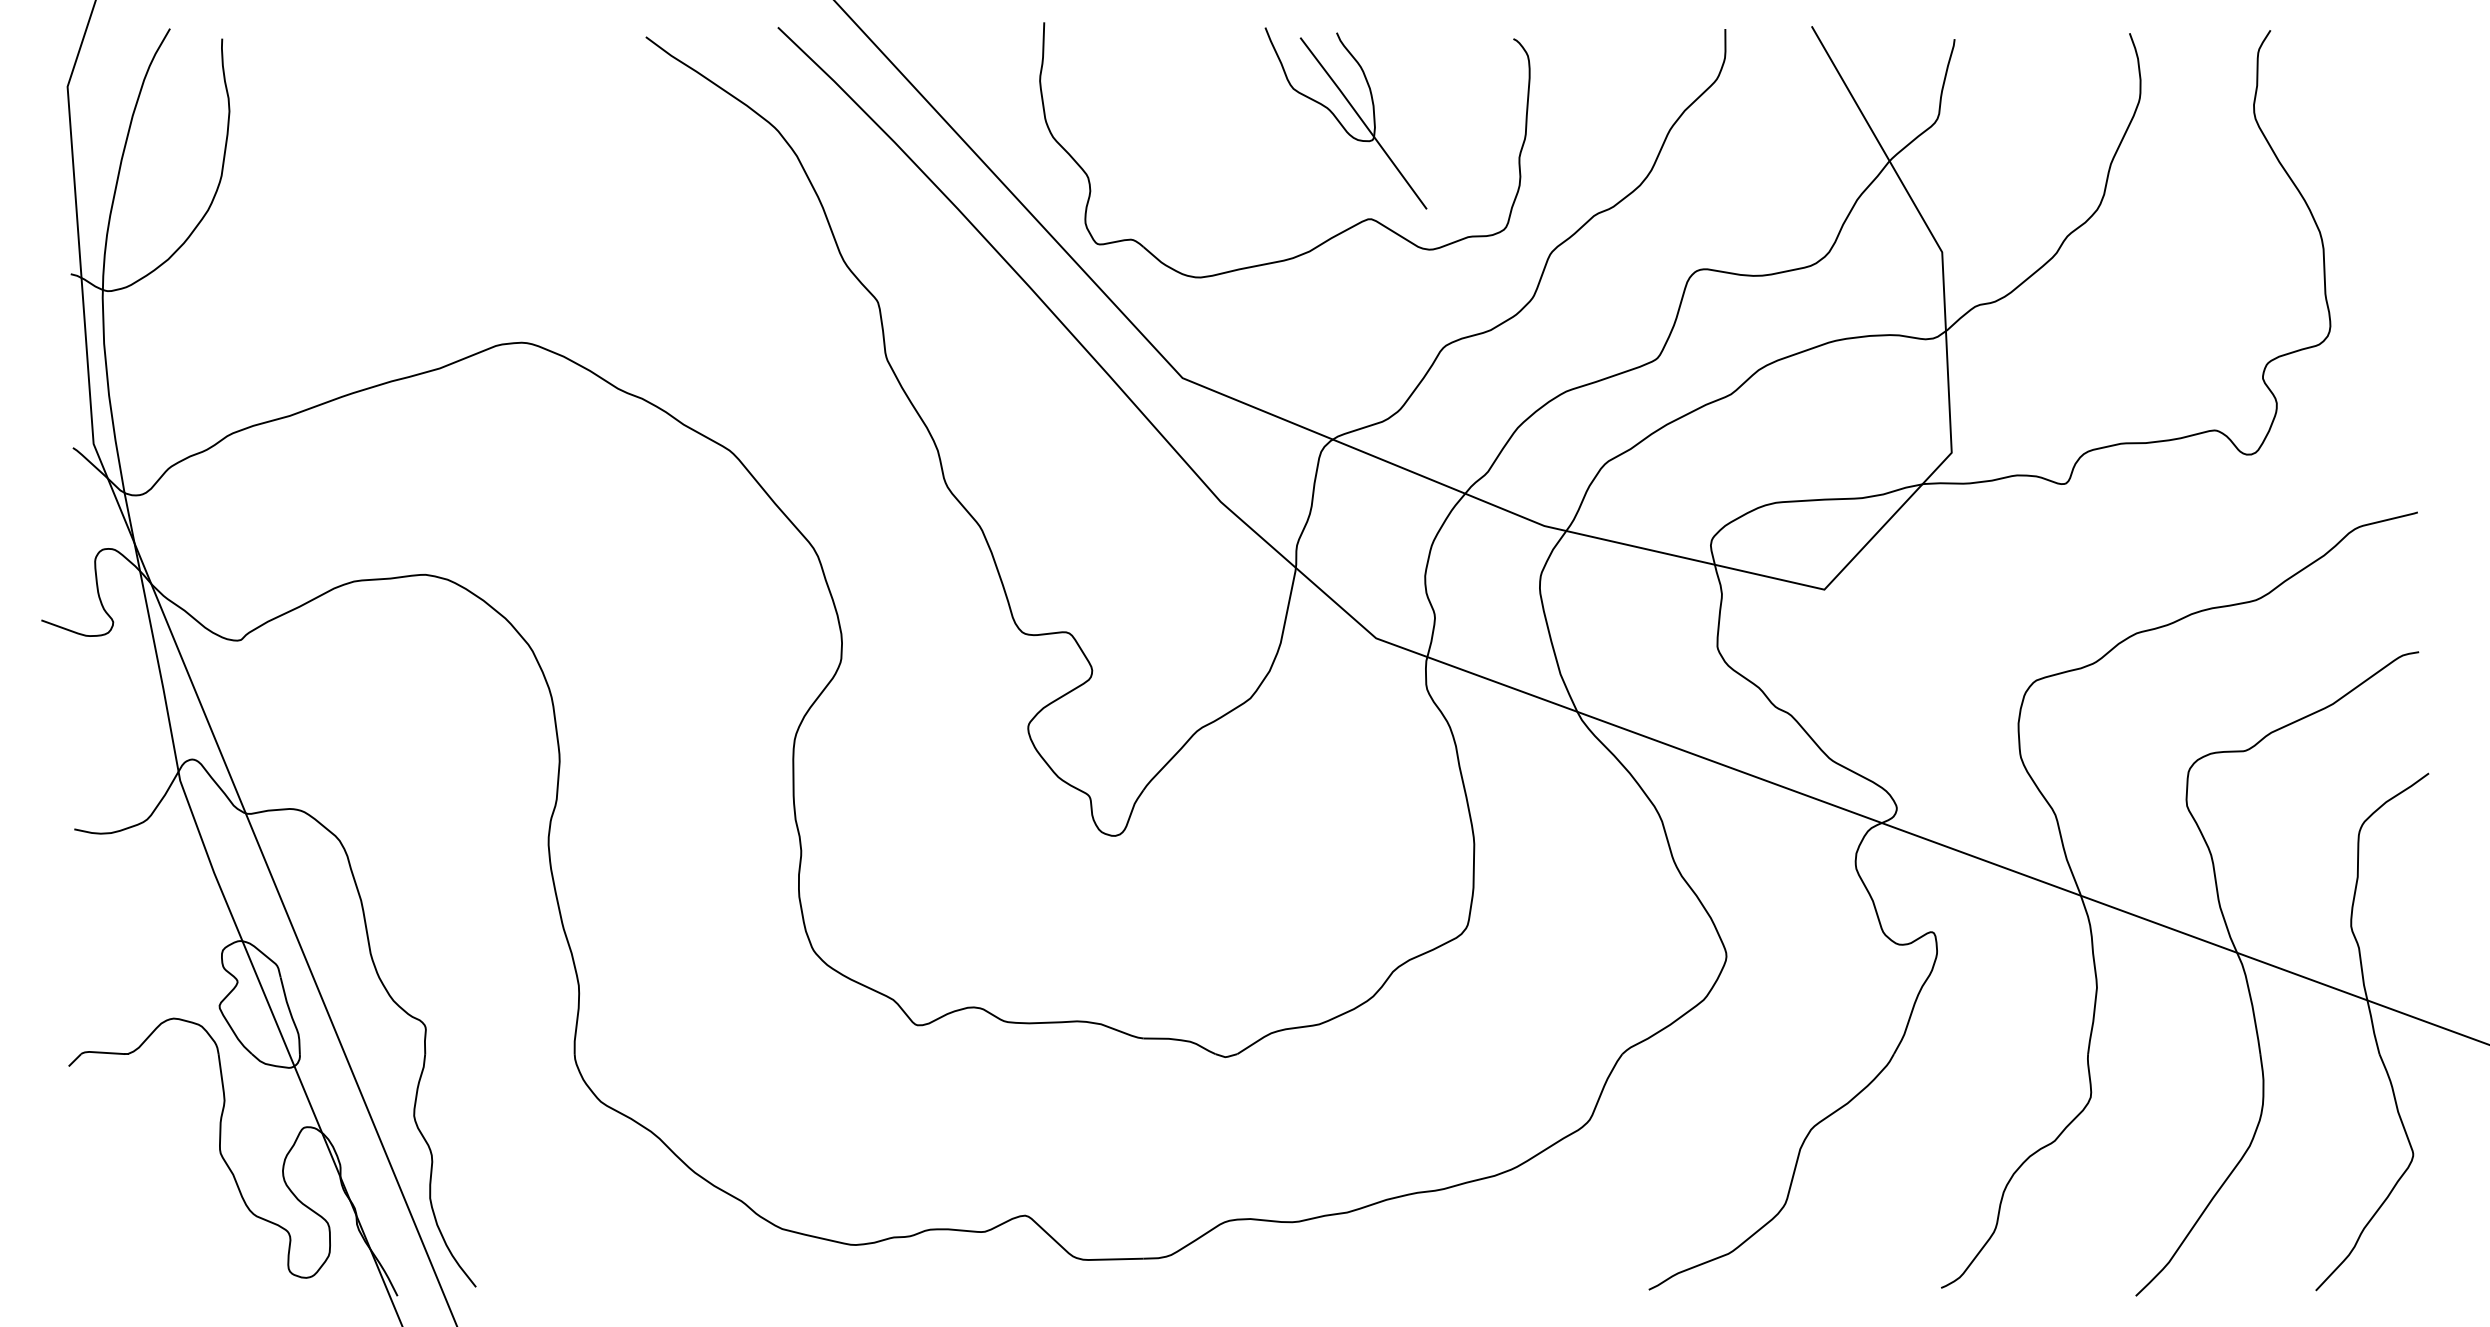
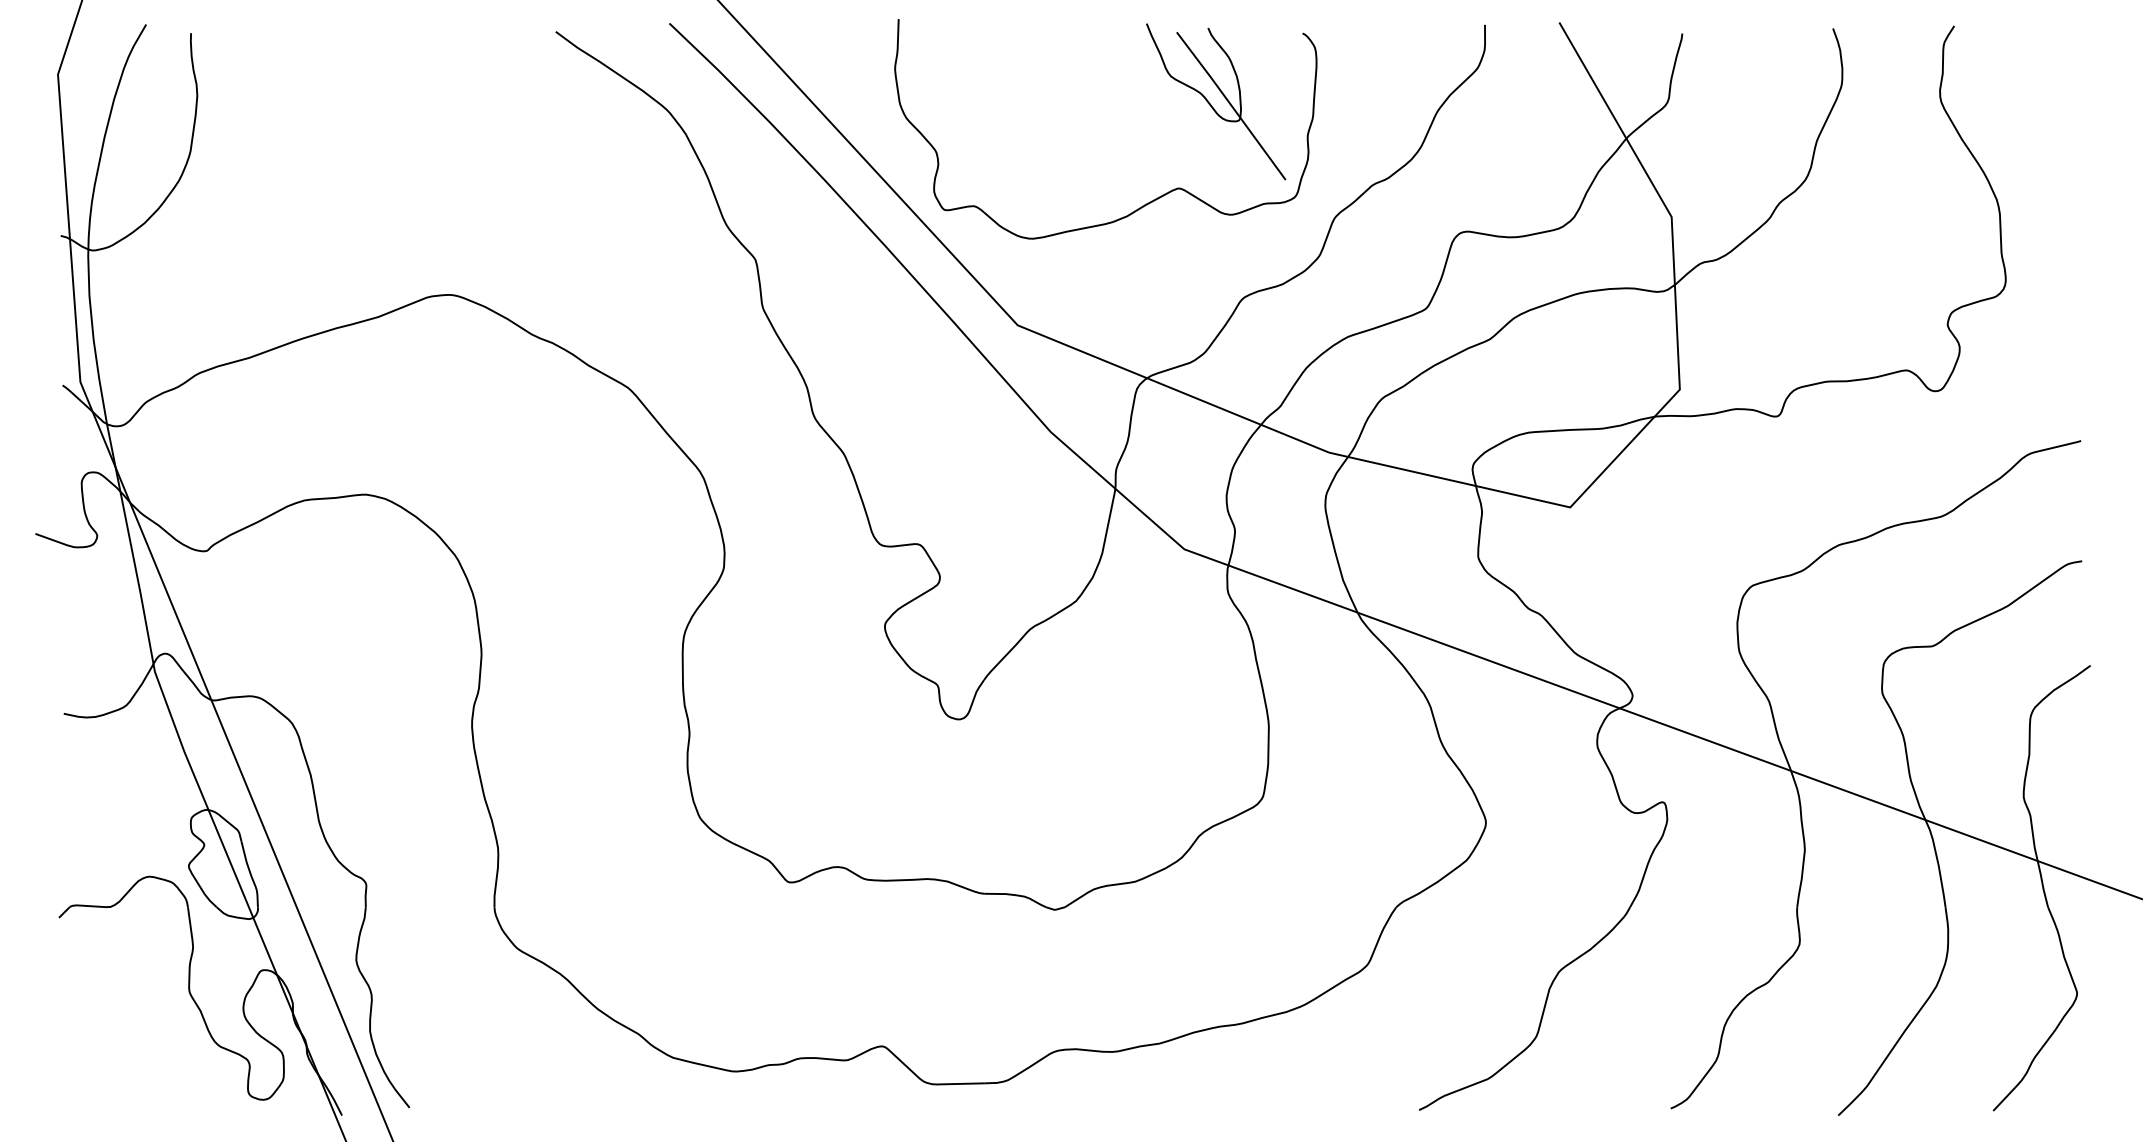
part: (1345, 118) -> (1215, 101), moved

